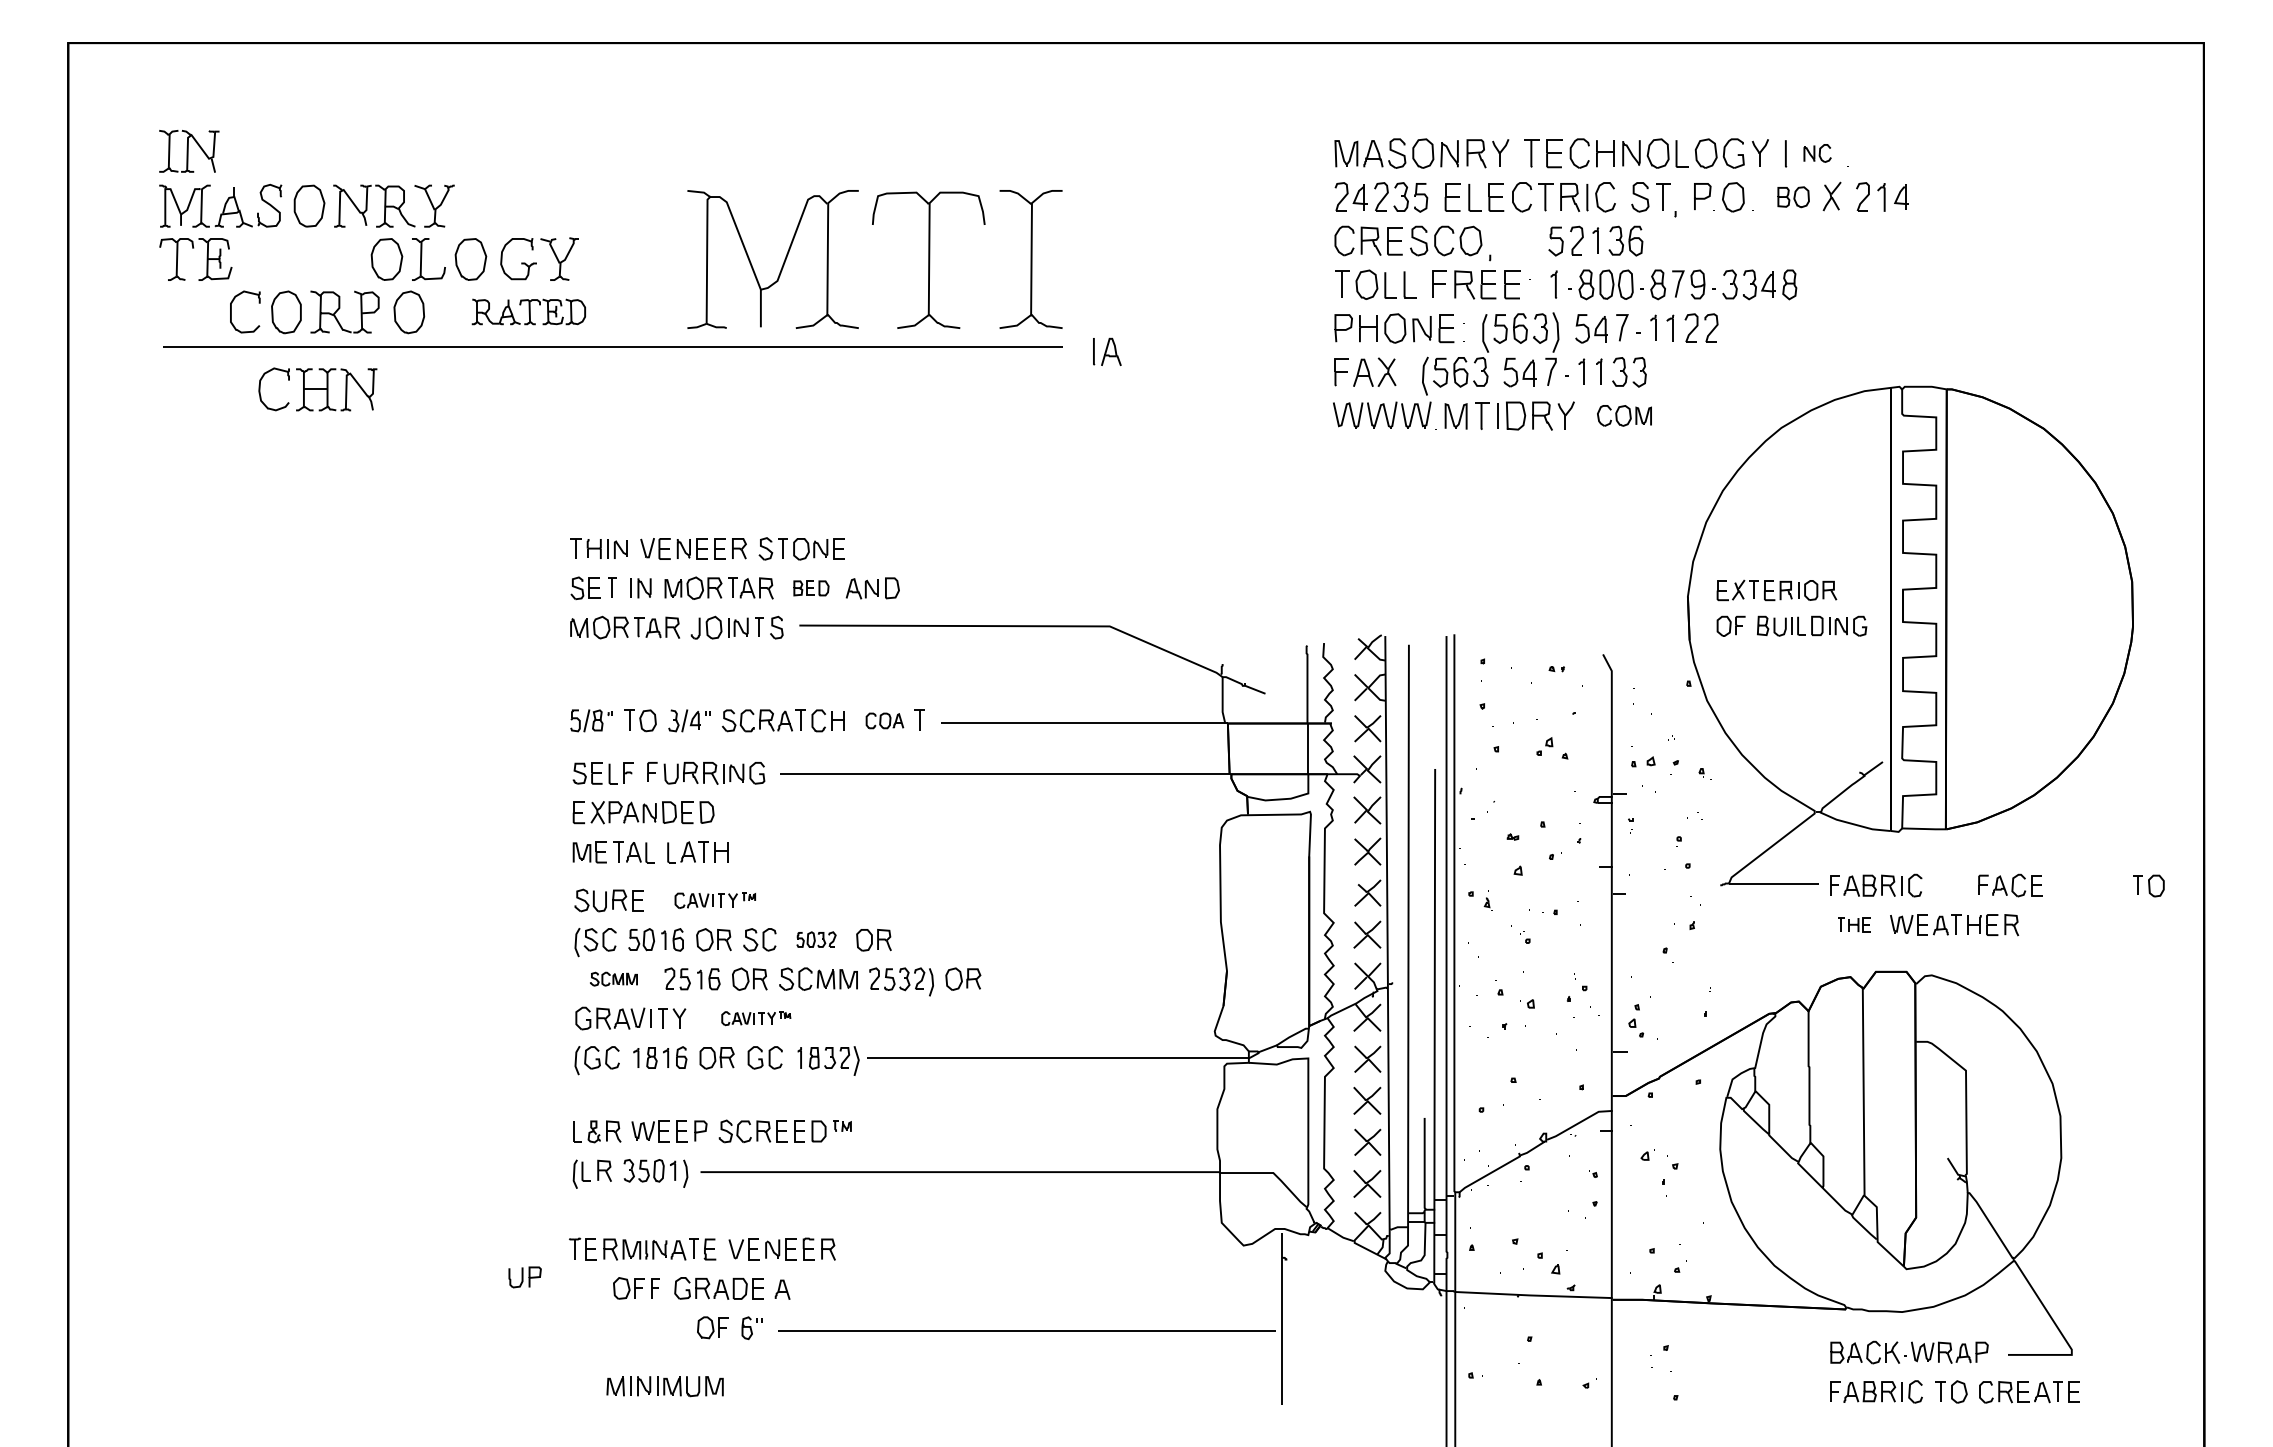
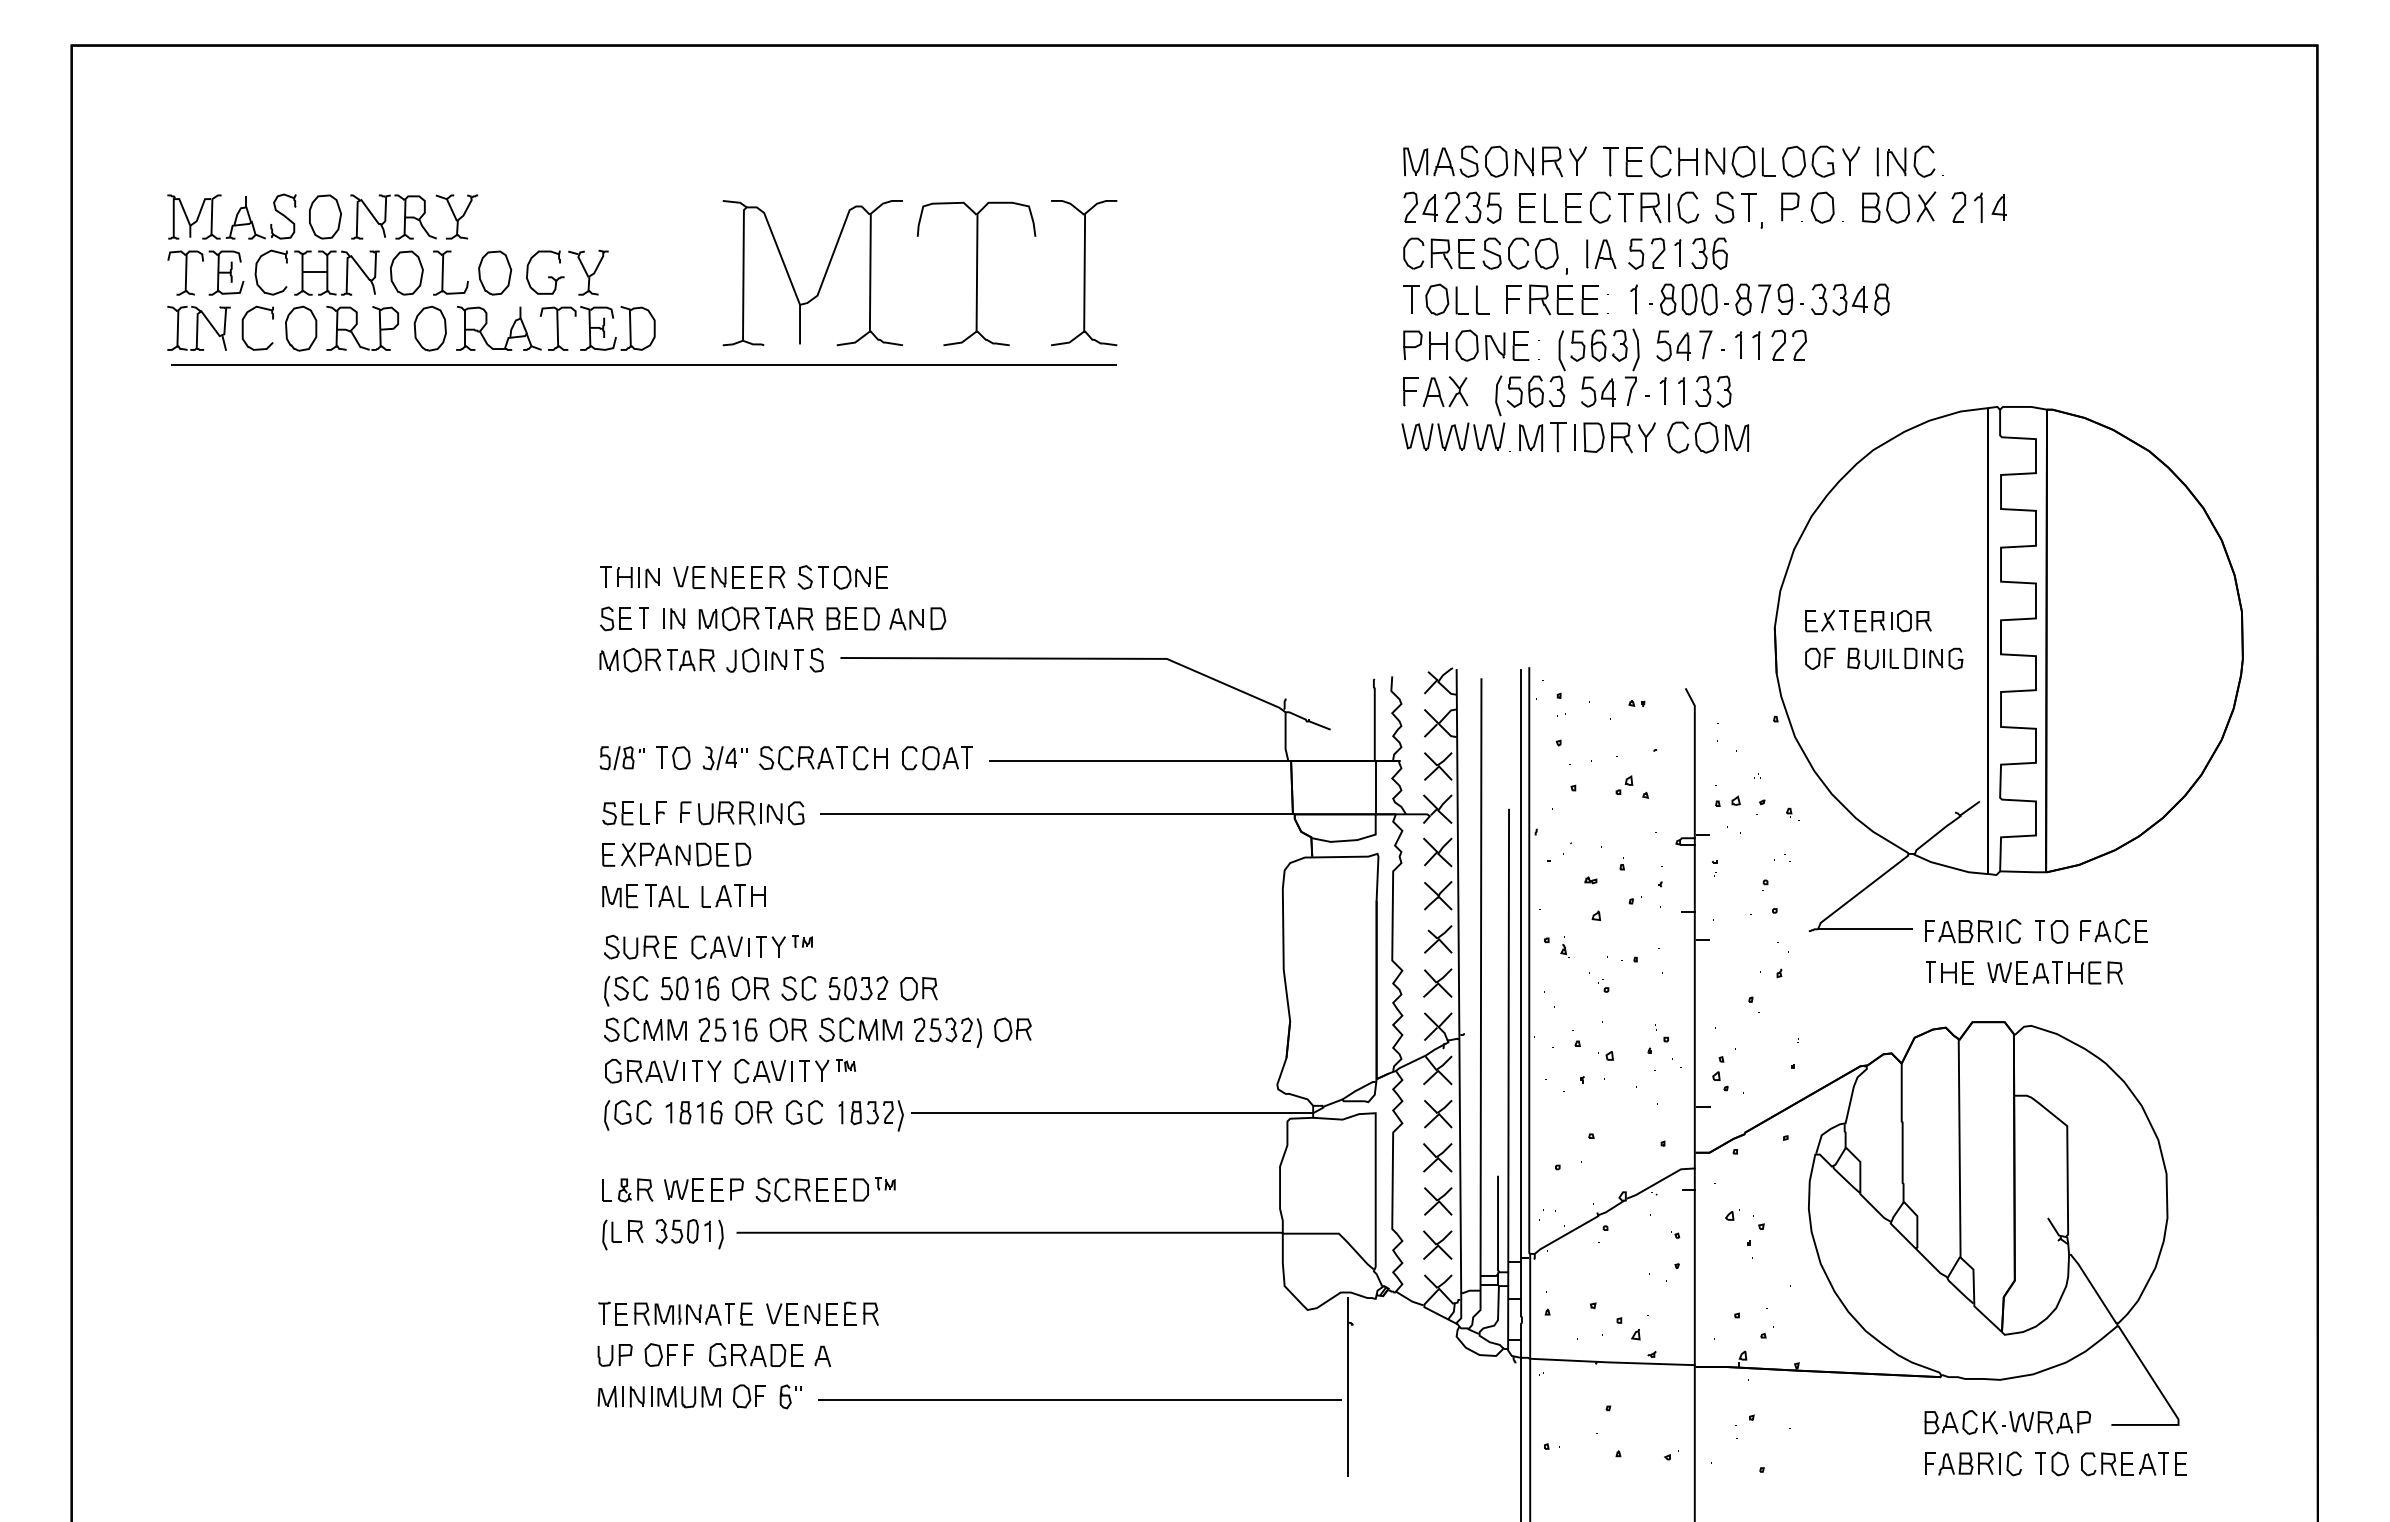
part: (188, 151) -> (198, 328), moved
part: (1817, 153) -> (1911, 161), size x1.67
part: (1793, 197) -> (1885, 207), size x1.43
part: (528, 311) -> (555, 327), size x1.67
part: (1107, 351) -> (1601, 253), moved
part: (317, 389) -> (316, 272), moved
part: (1623, 415) -> (1707, 437), size x1.43
part: (810, 587) -> (852, 618), size x1.43
part: (884, 721) -> (930, 758), size x1.43
part: (2148, 885) -> (2051, 931), moved
part: (714, 900) -> (751, 947), size x1.43
part: (1854, 924) -> (1949, 972), size x1.43
part: (816, 939) -> (858, 988), size x1.43
part: (613, 978) -> (645, 1029), size x1.67
part: (755, 1018) -> (794, 1071), size x1.67
part: (524, 1277) -> (614, 1355), moved
part: (664, 1386) -> (658, 1397), moved

